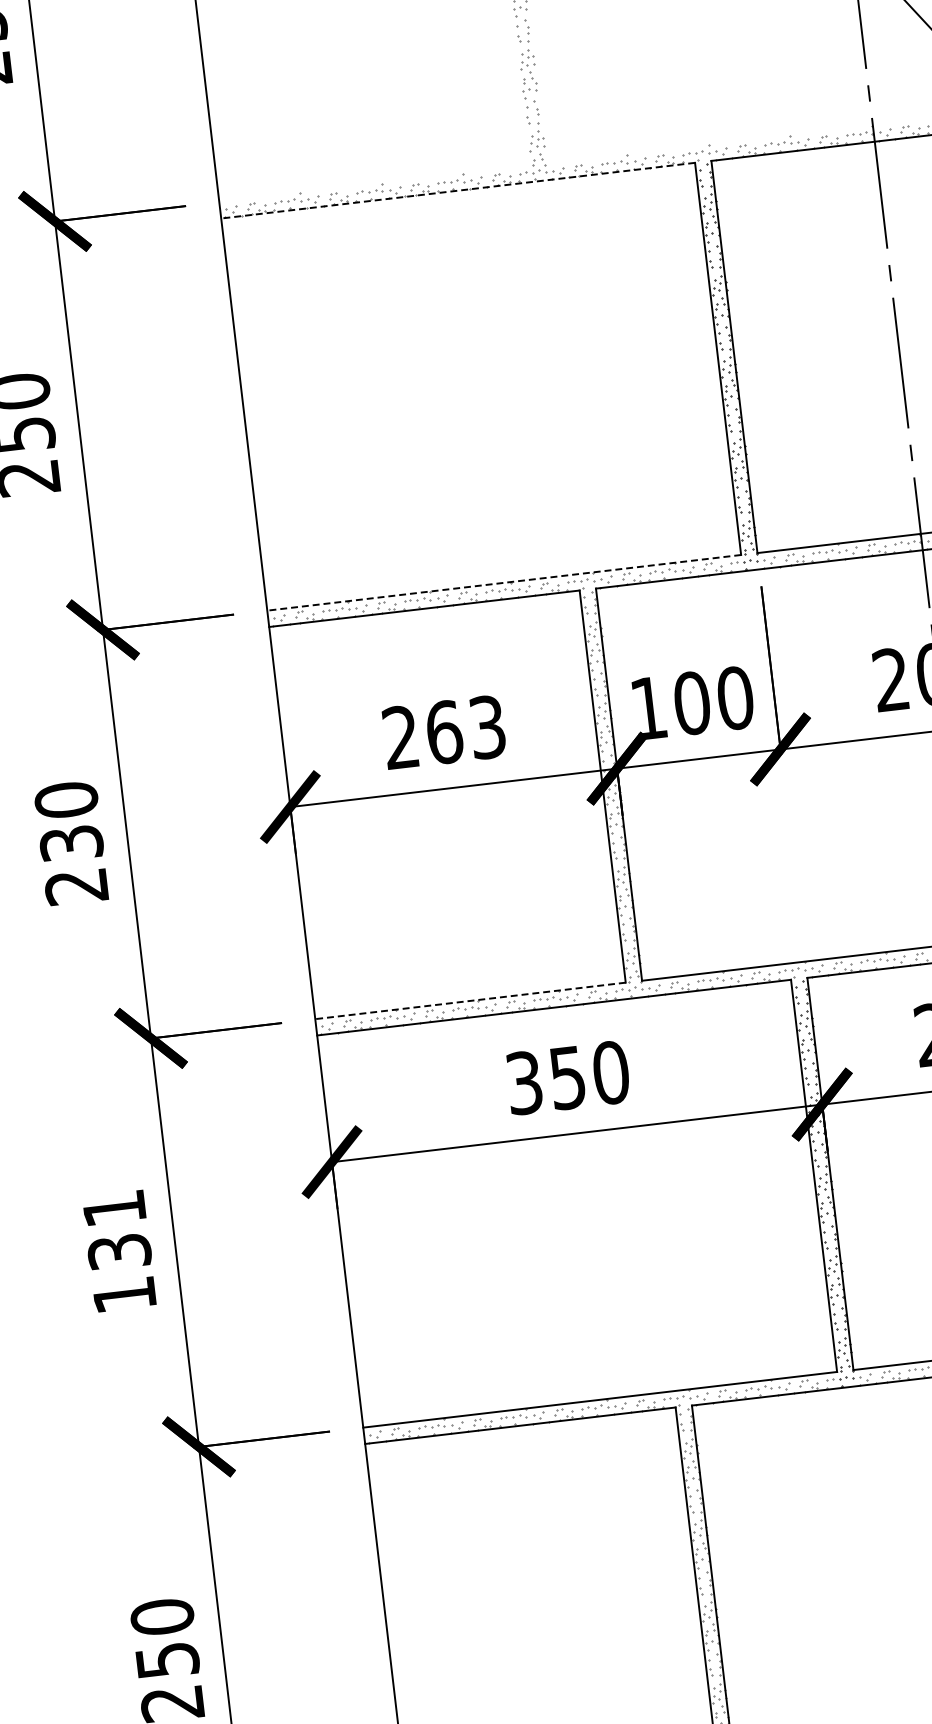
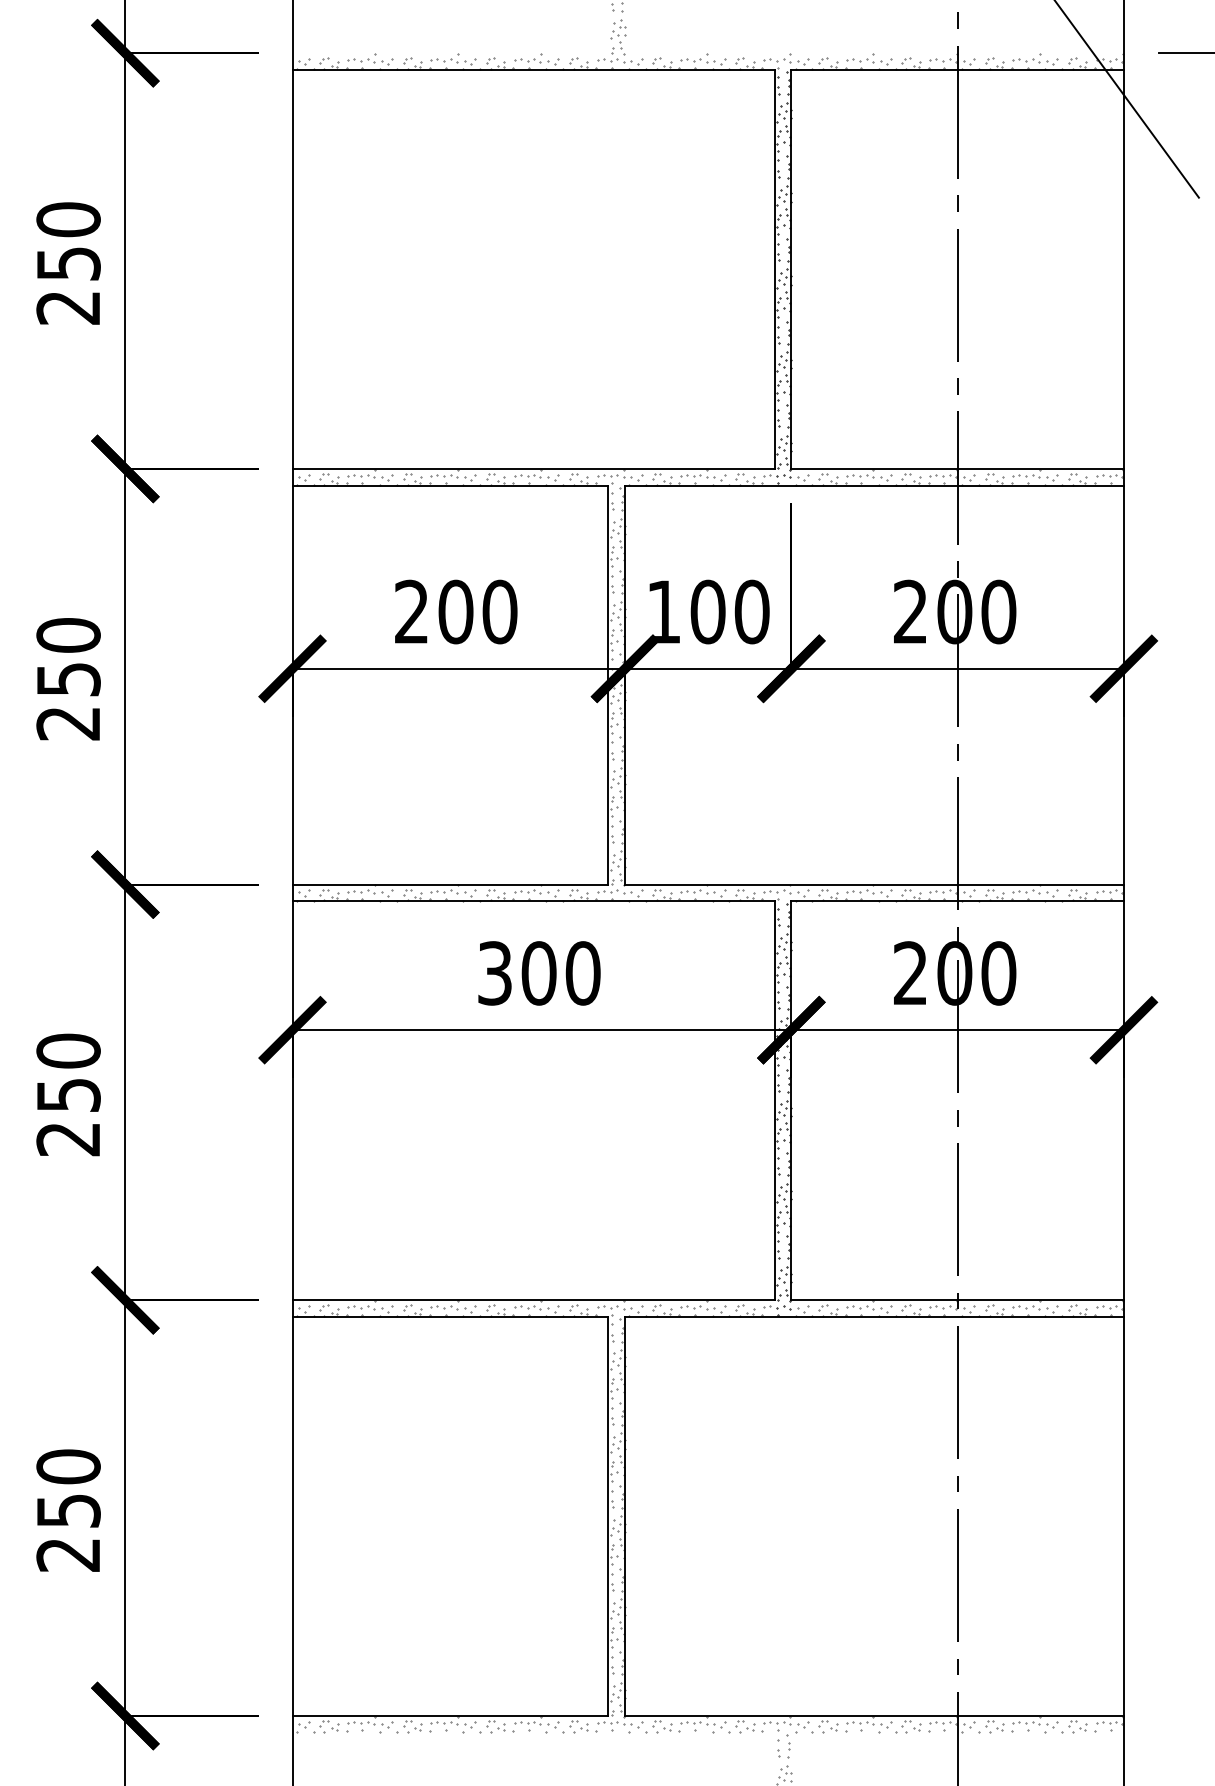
line: (457, 190) -> (533, 69), dashed -> solid
line: (504, 582) -> (533, 468), dashed -> solid
text: (465, 729) -> (477, 611), 263 -> 200
text: (71, 843) -> (68, 679), 230 -> 250
line: (470, 1000) -> (450, 884), dashed -> solid
text: (567, 1078) -> (538, 973), 350 -> 300
text: (119, 1251) -> (68, 1094), 131 -> 250

